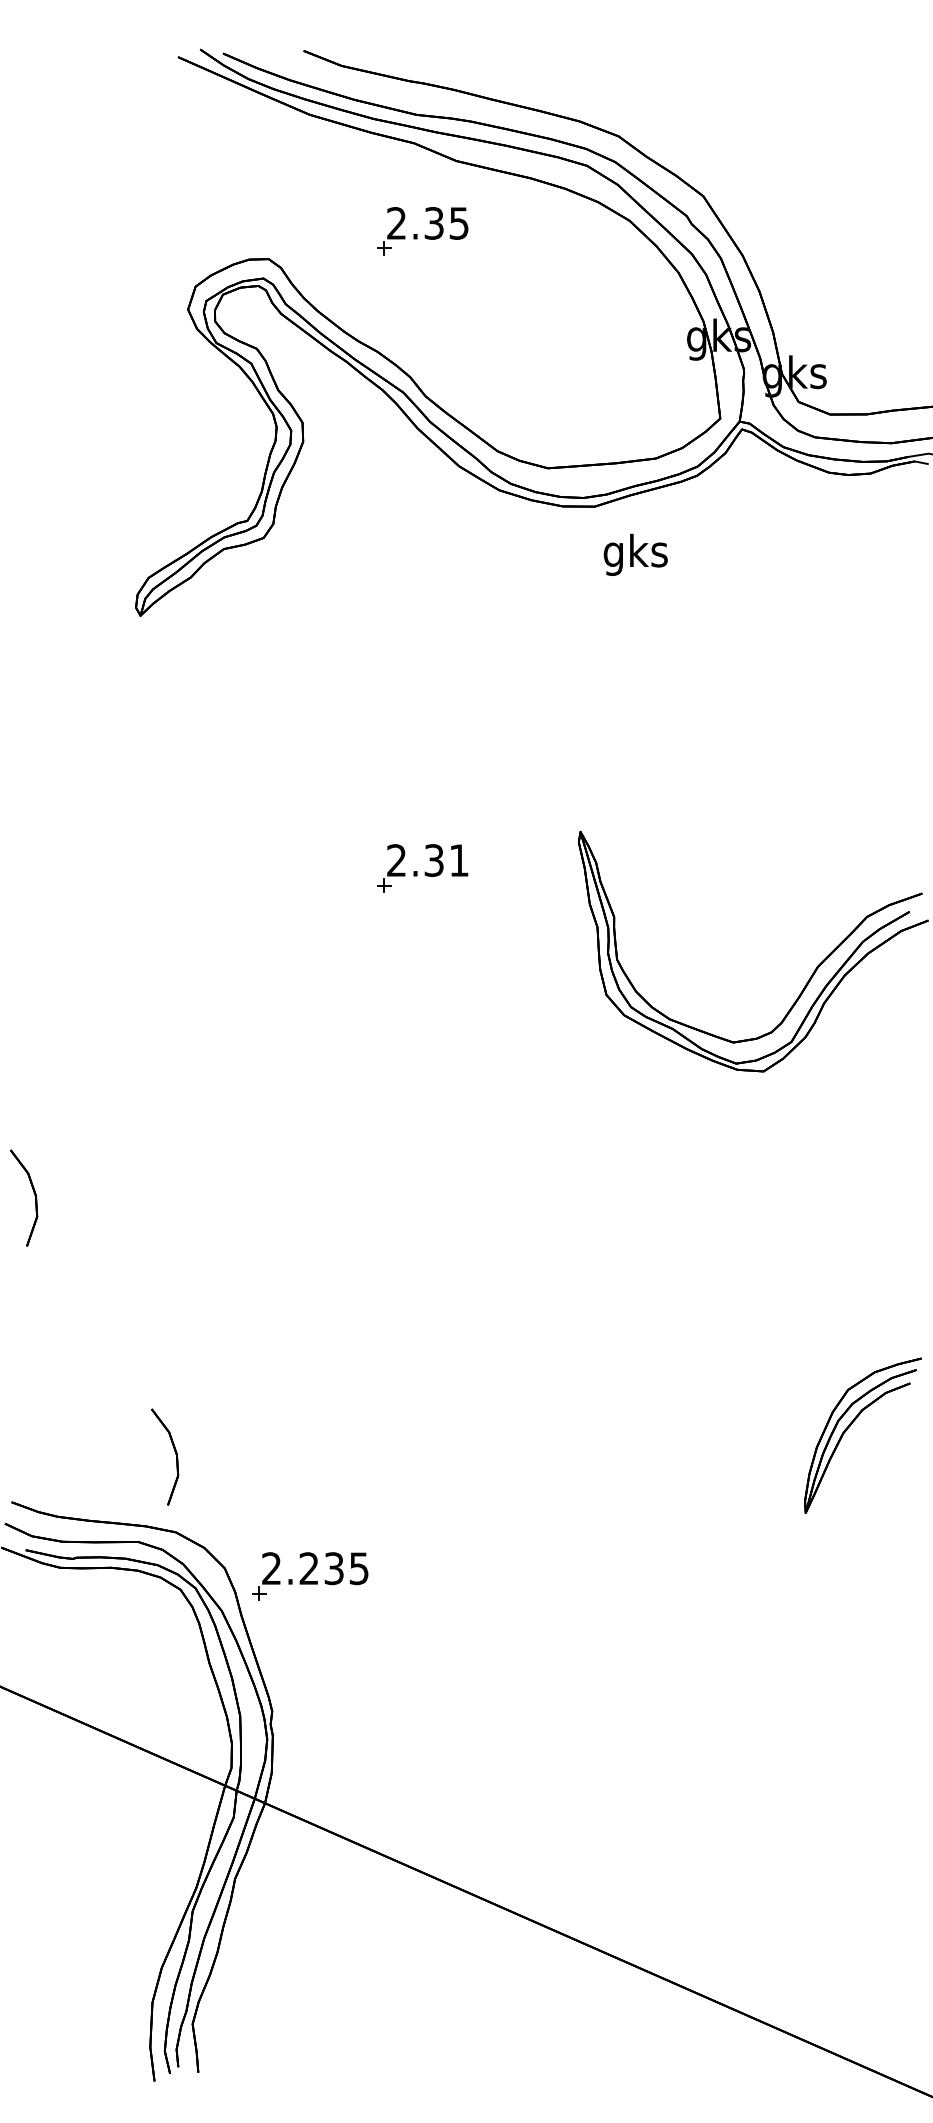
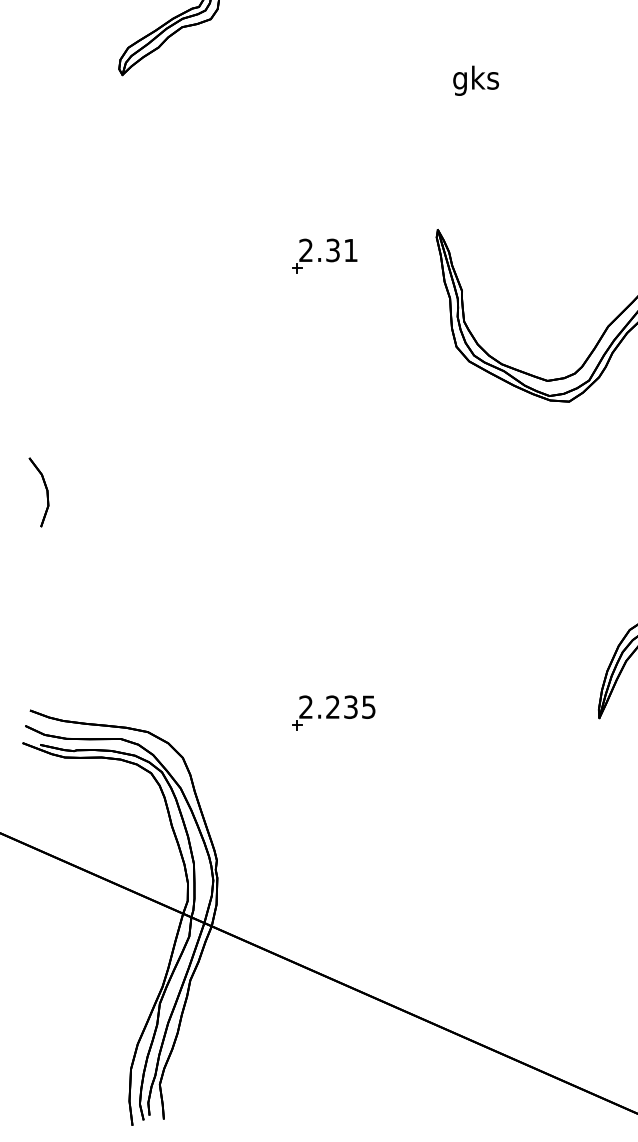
text: (635, 554) -> (475, 80), moved
part: (175, 1454) -> (147, 676), removed
part: (310, 1576) -> (333, 712), moved

